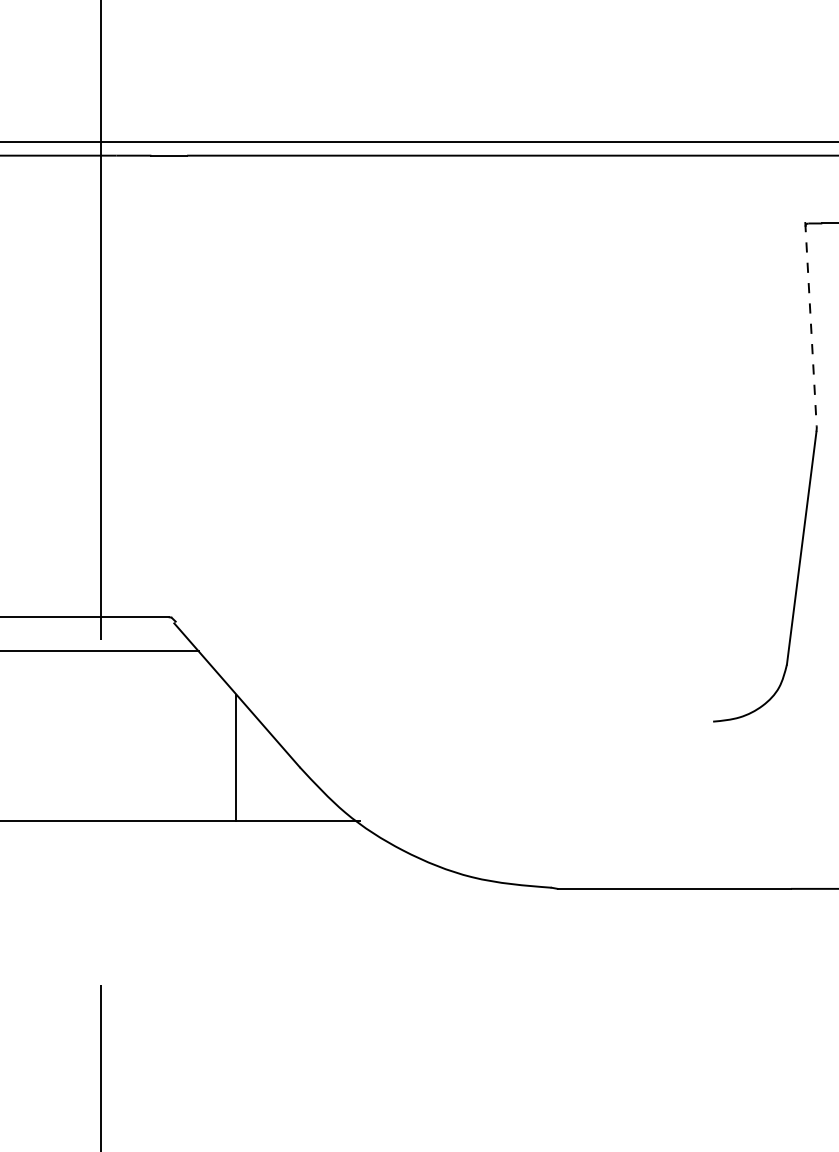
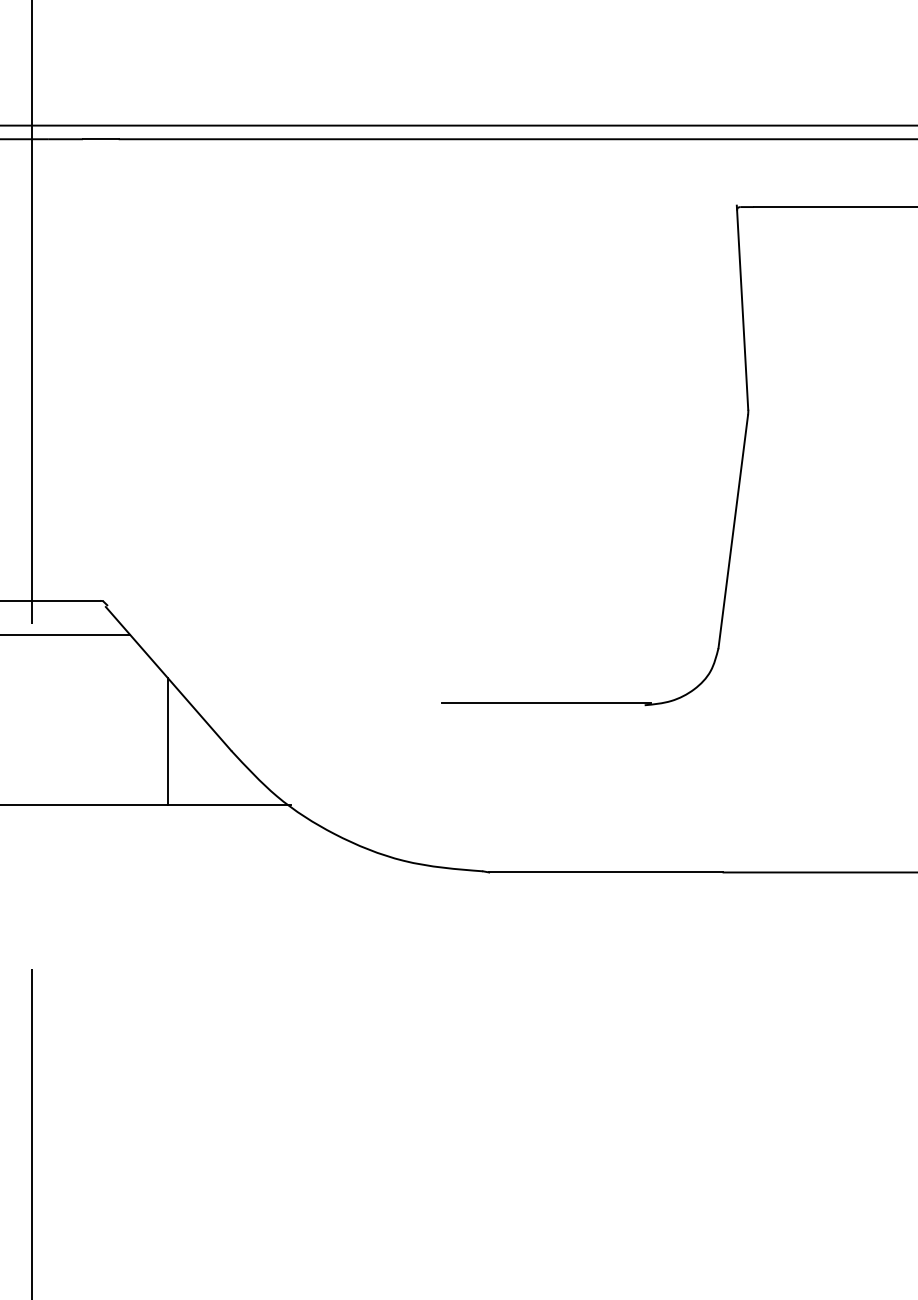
line: (810, 324) -> (742, 308), dashed -> solid
line: (614, 718) -> (546, 702), added

